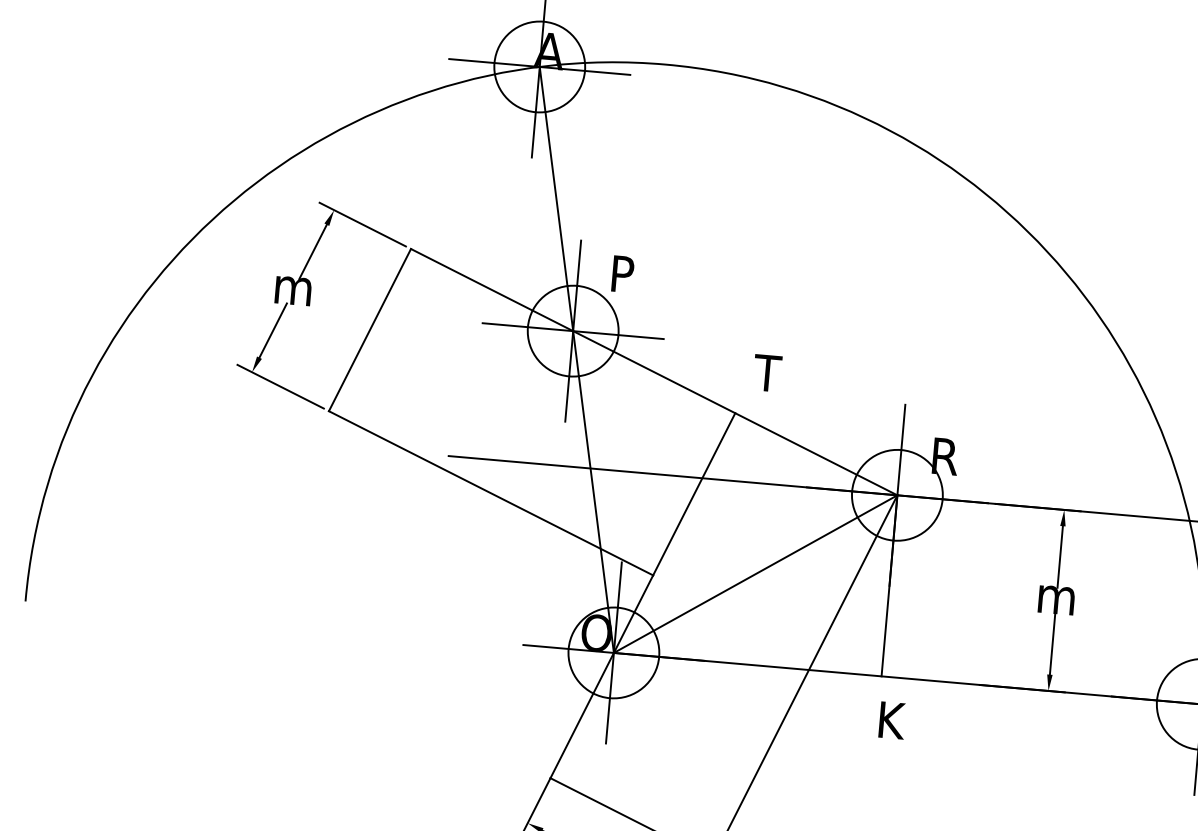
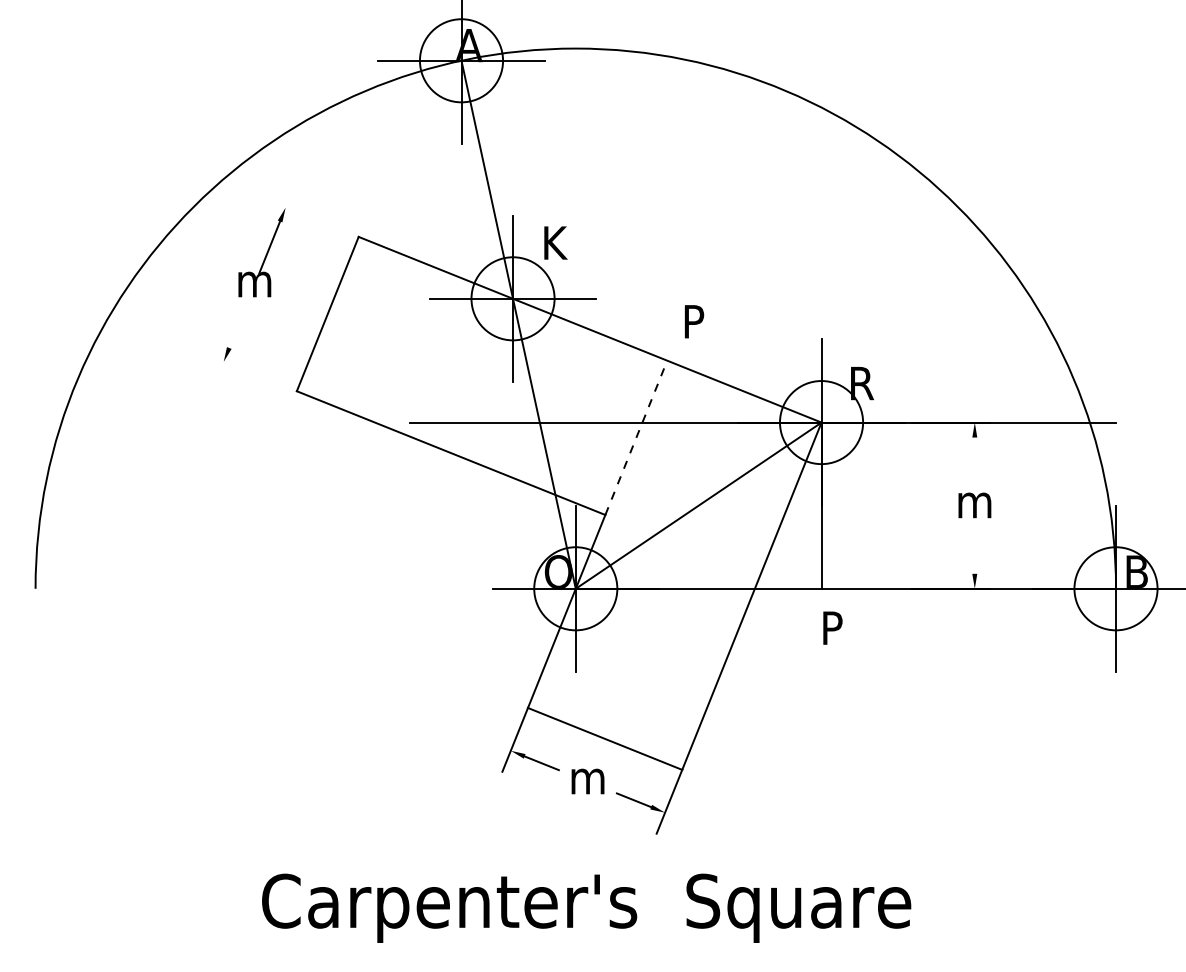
line: (362, 224) -> (312, 218), removed
text: (626, 274) -> (557, 242), P -> K
line: (273, 330) -> (239, 322), removed
text: (767, 373) -> (693, 321), T -> P
line: (280, 386) -> (250, 372), removed
line: (694, 493) -> (636, 437), solid -> dashed
line: (1059, 556) -> (974, 465), removed
line: (1052, 643) -> (974, 545), removed
text: (894, 719) -> (836, 627), K -> P

